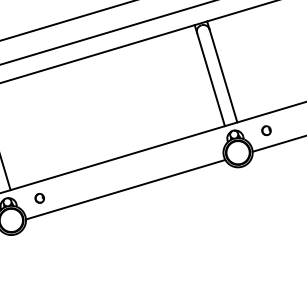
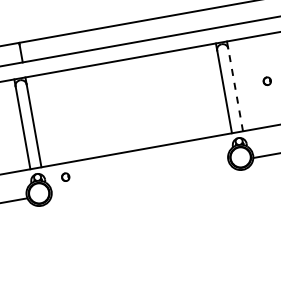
line: (223, 75) -> (235, 89), solid -> dashed
part: (265, 131) -> (266, 81), moved
line: (125, 190) -> (140, 178), removed

